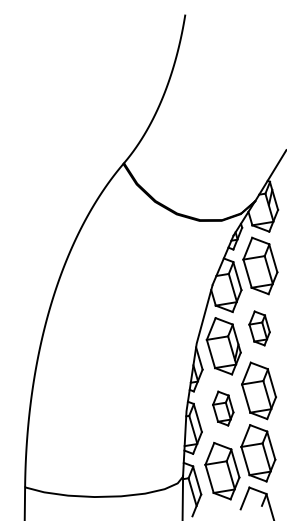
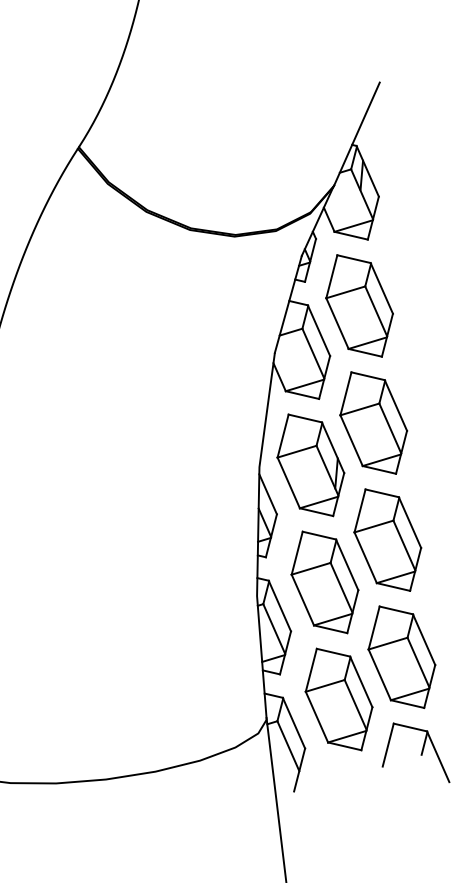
part: (259, 328) -> (373, 423), size x1.67
part: (223, 408) -> (325, 581), size x1.67

